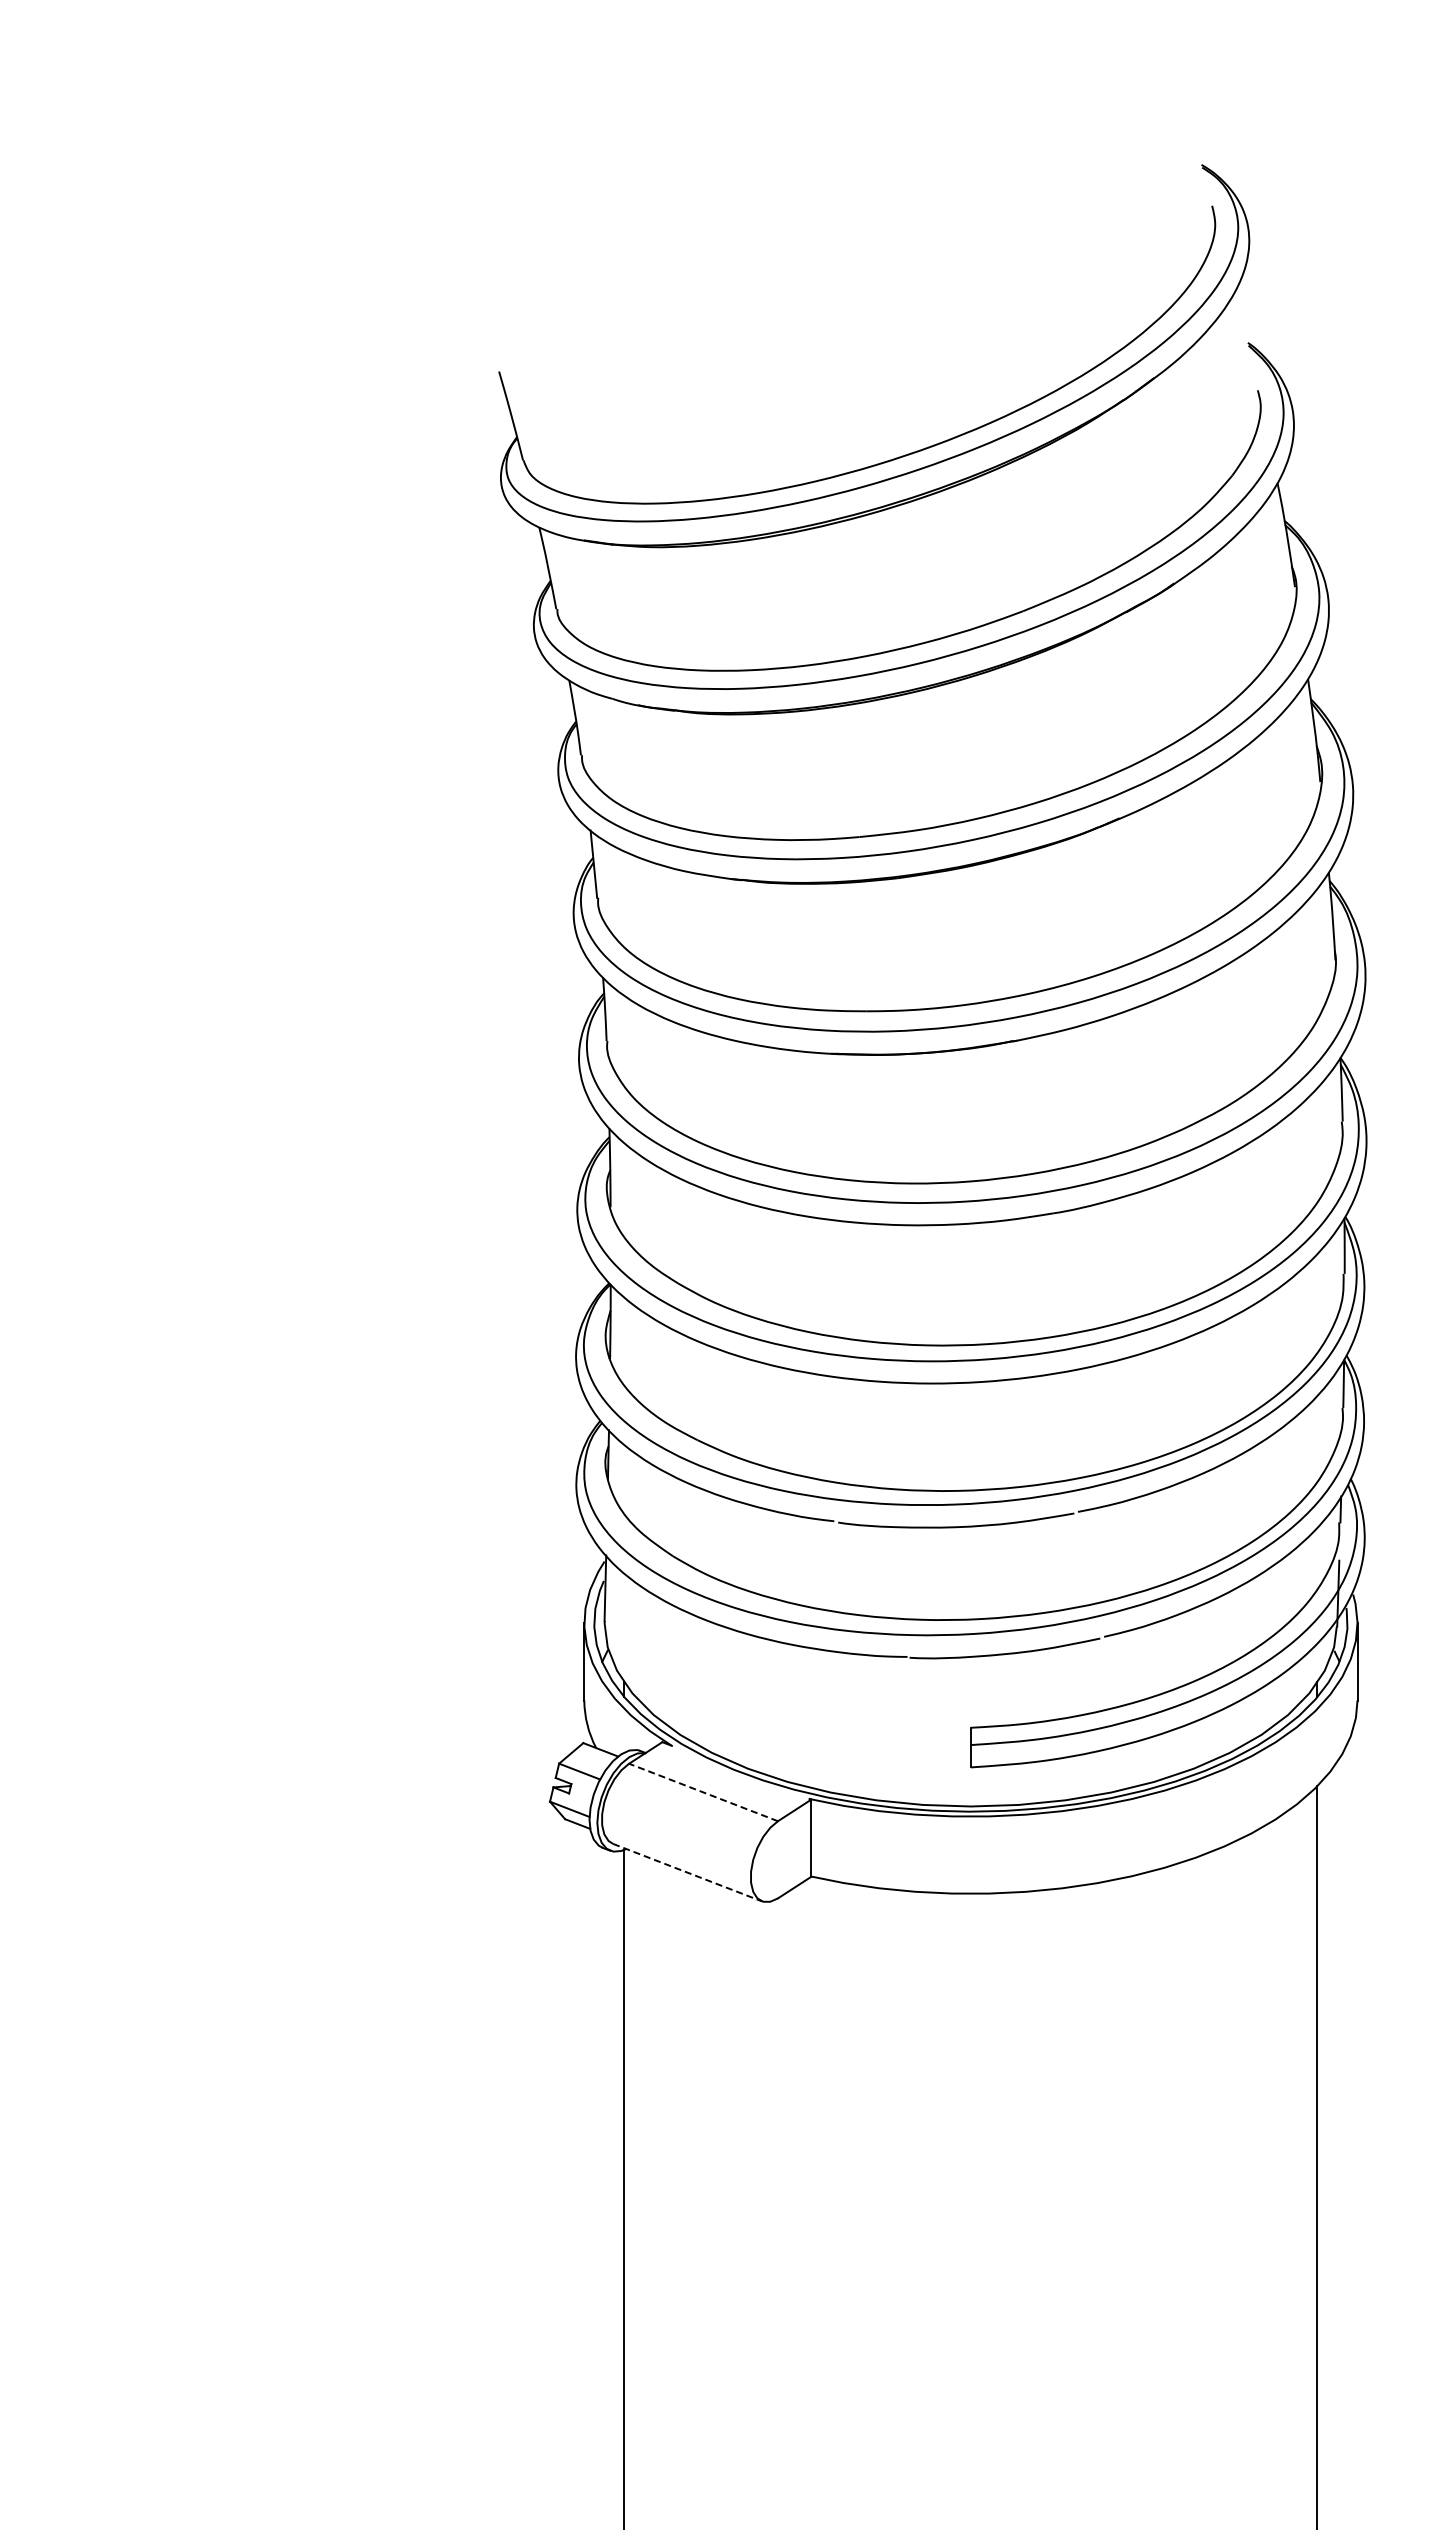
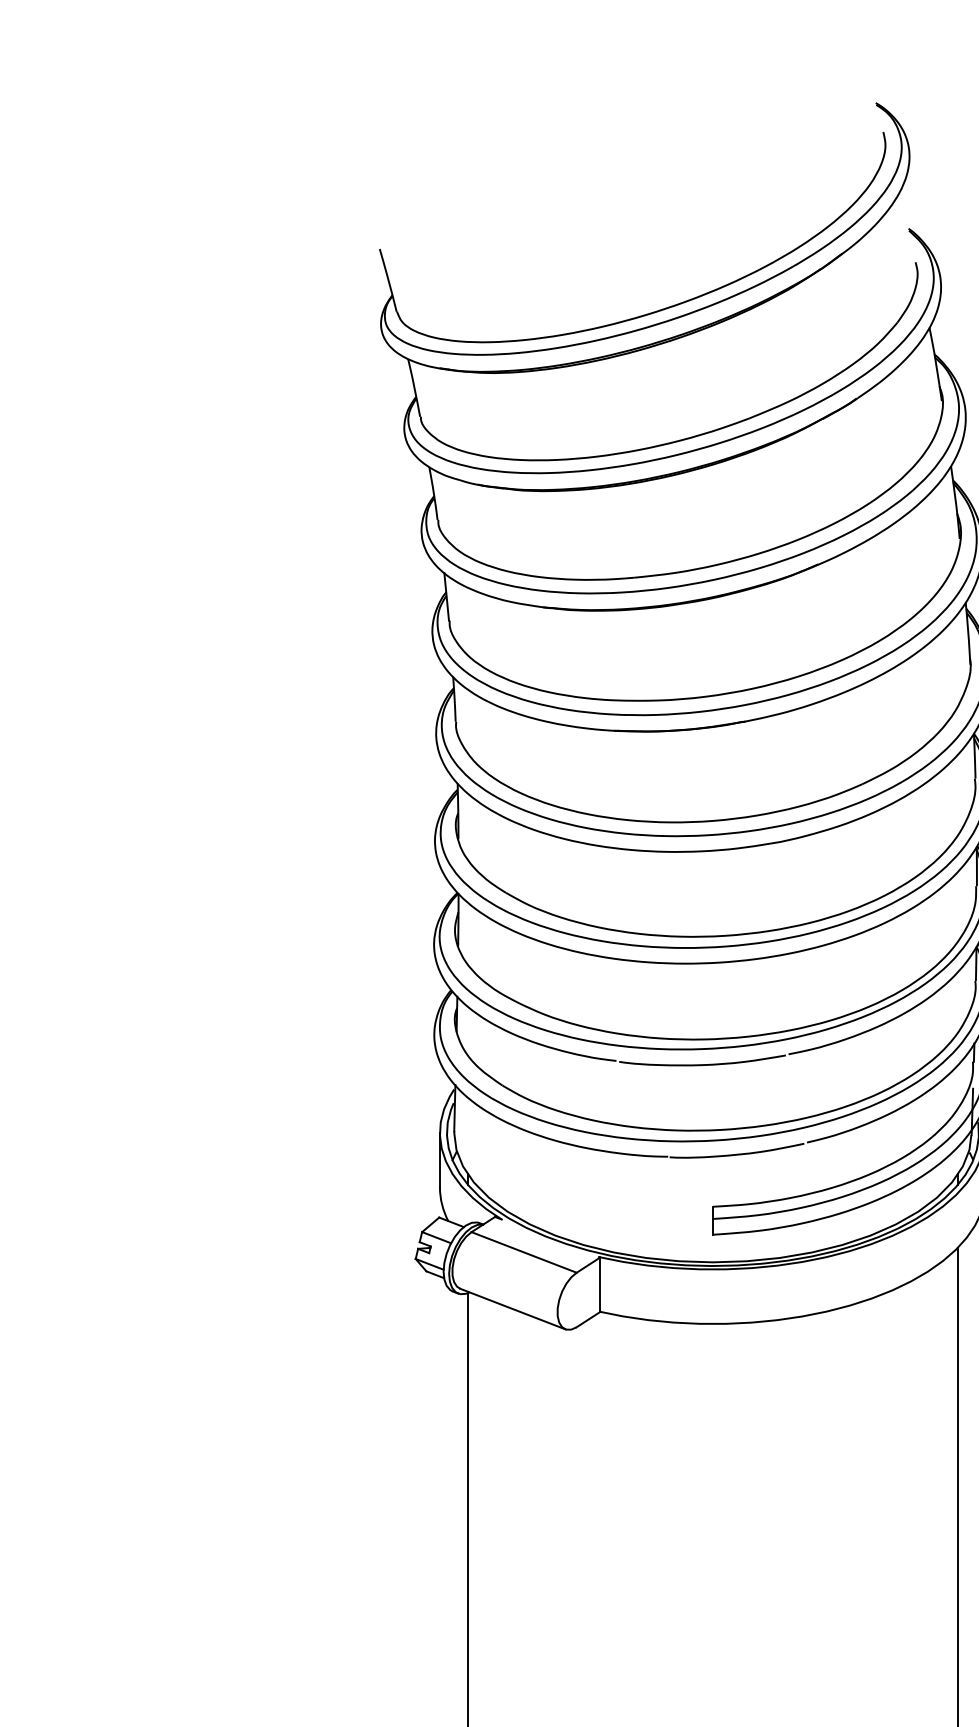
line: (703, 1792) -> (524, 1252), dashed -> solid
line: (687, 1872) -> (512, 1308), dashed -> solid

